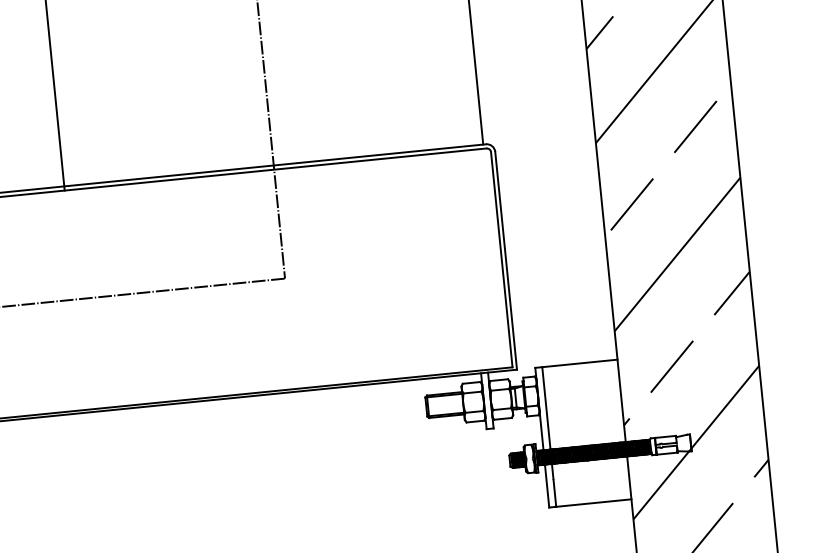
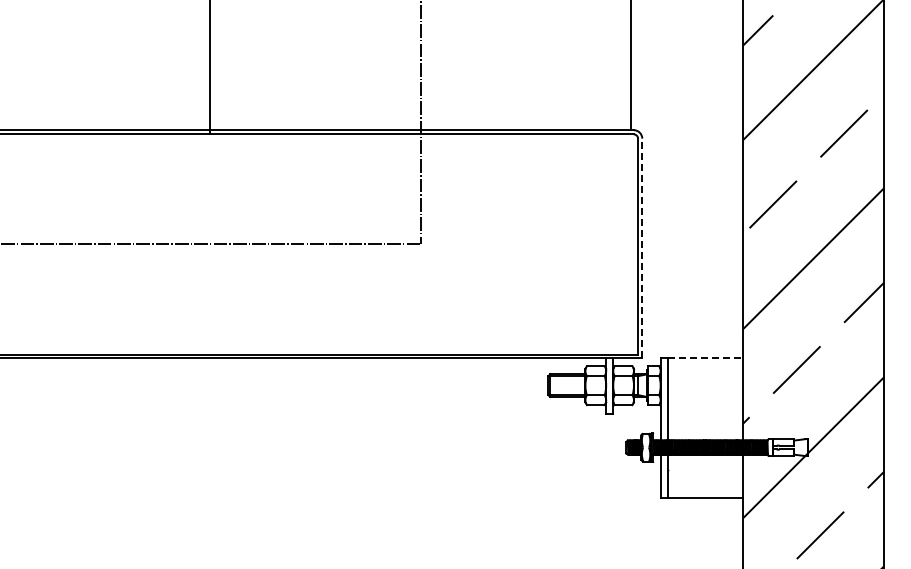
line: (506, 260) -> (642, 247), solid -> dashed
line: (579, 363) -> (705, 357), solid -> dashed

